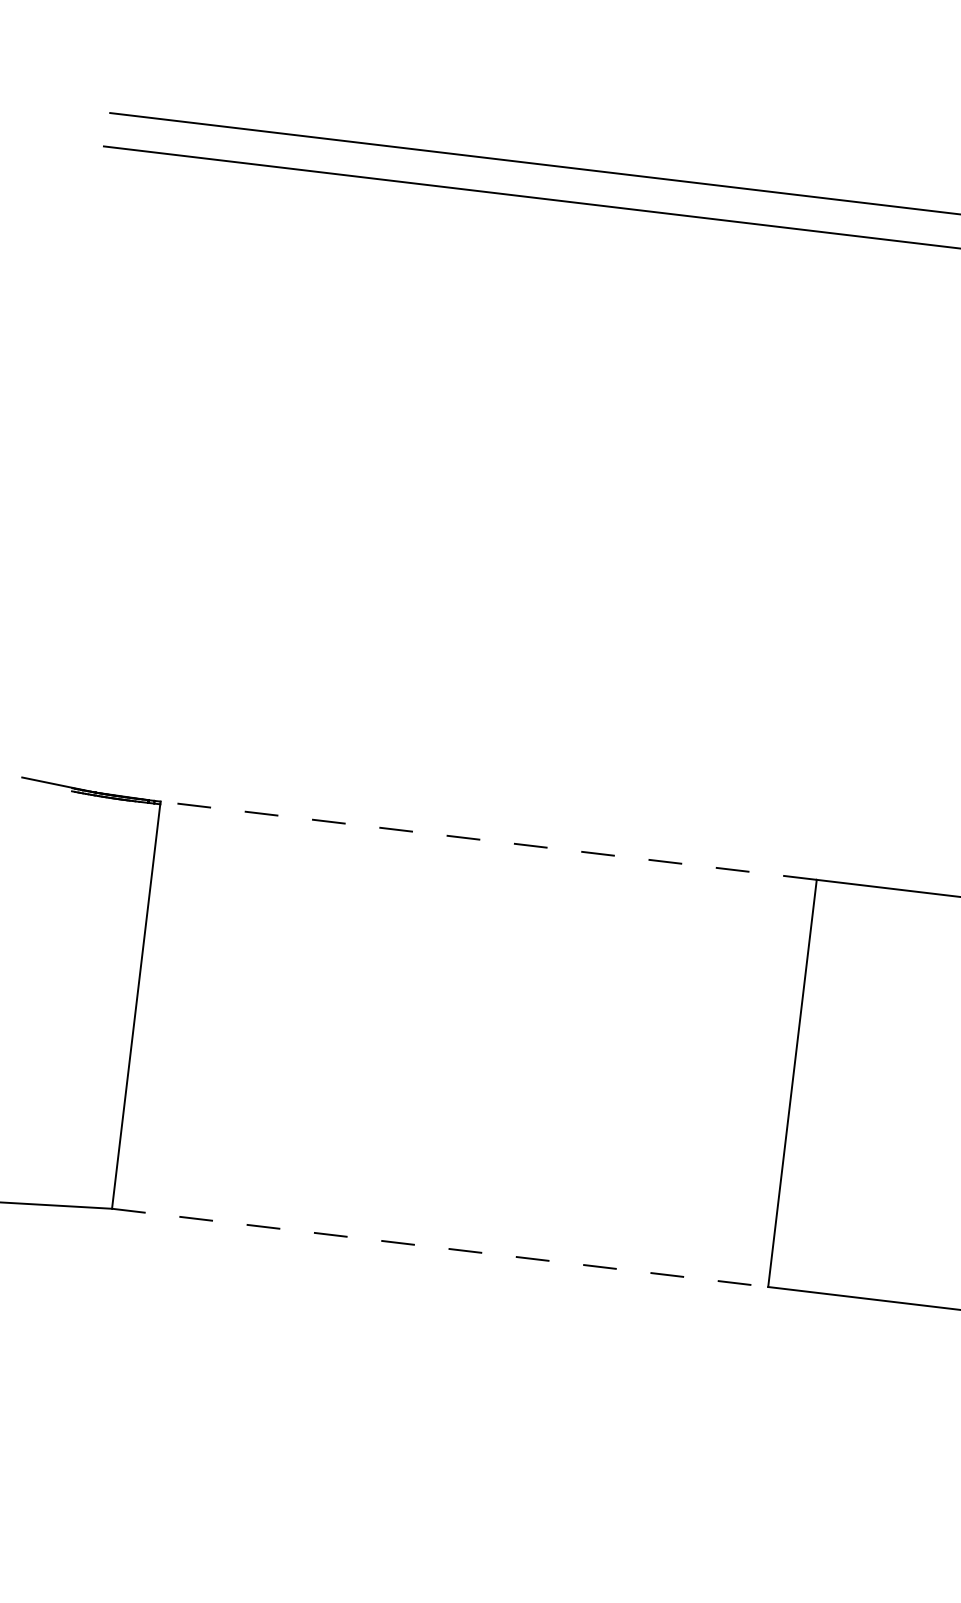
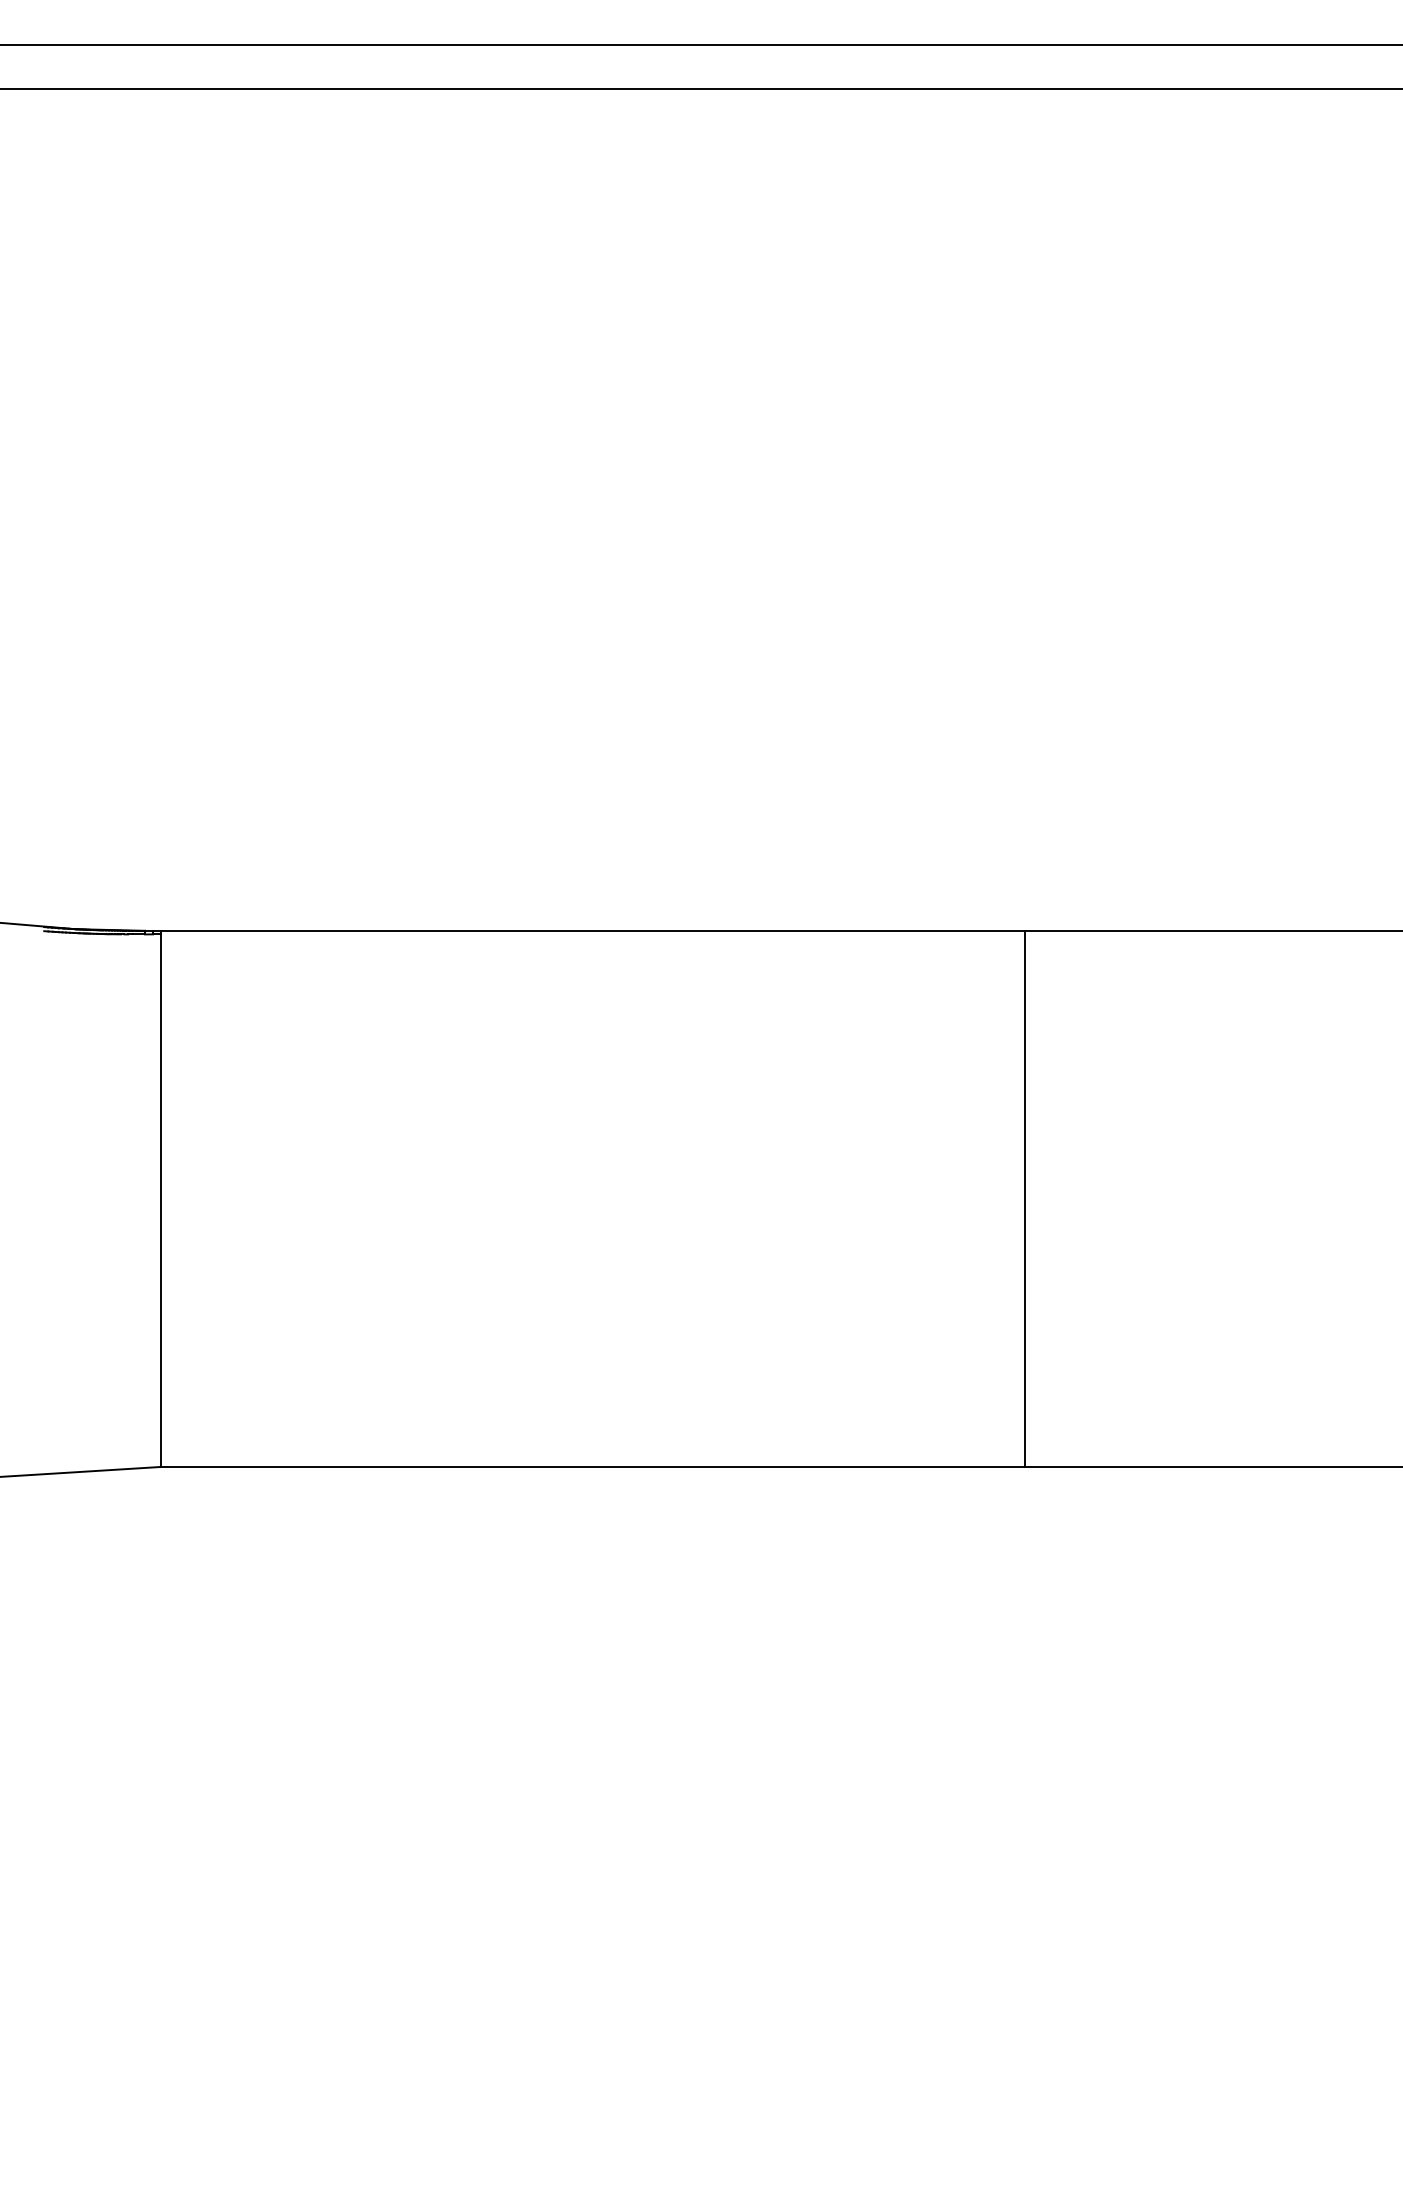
line: (488, 840) -> (592, 930), dashed -> solid
line: (440, 1247) -> (593, 1466), dashed -> solid

